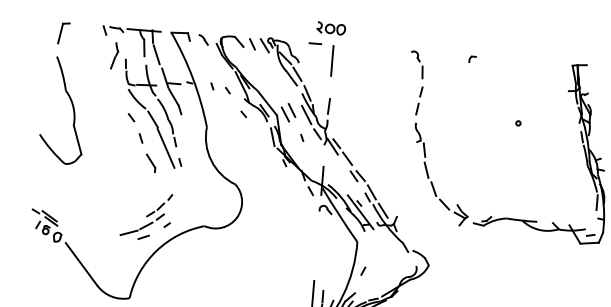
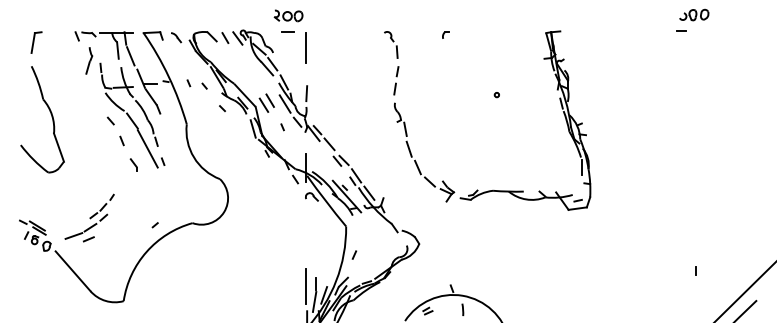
part: (331, 28) -> (288, 15), moved
part: (150, 162) -> (133, 164), size x0.7
part: (146, 215) -> (89, 217), moved

